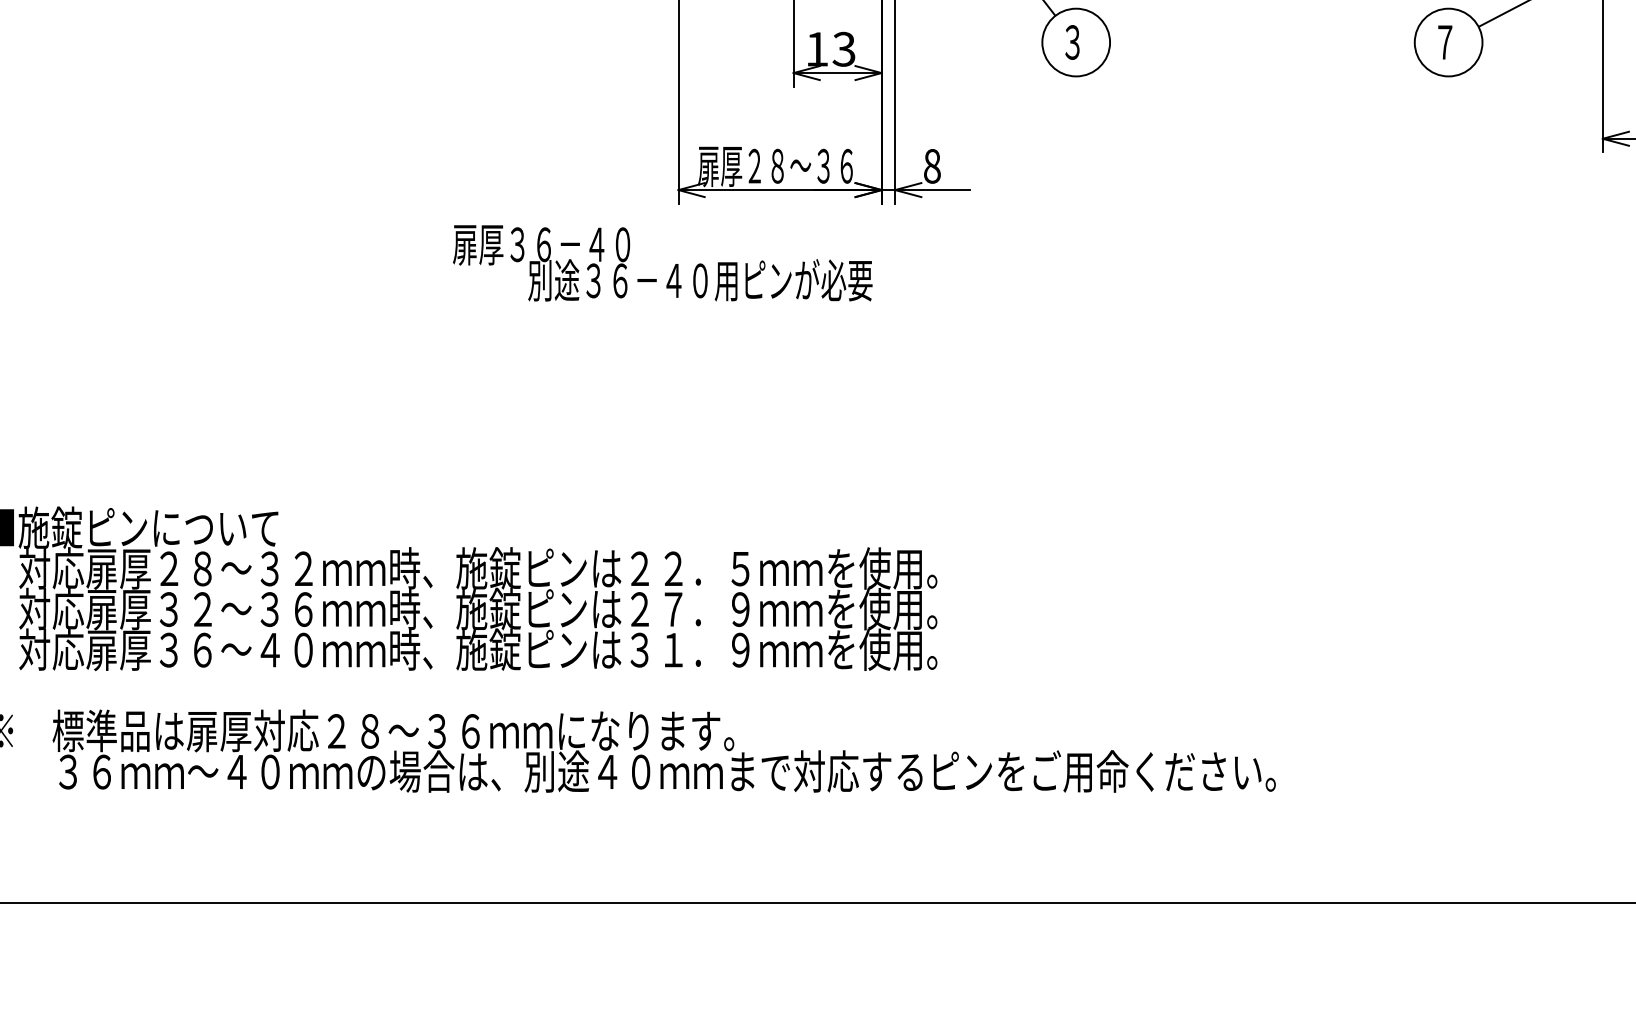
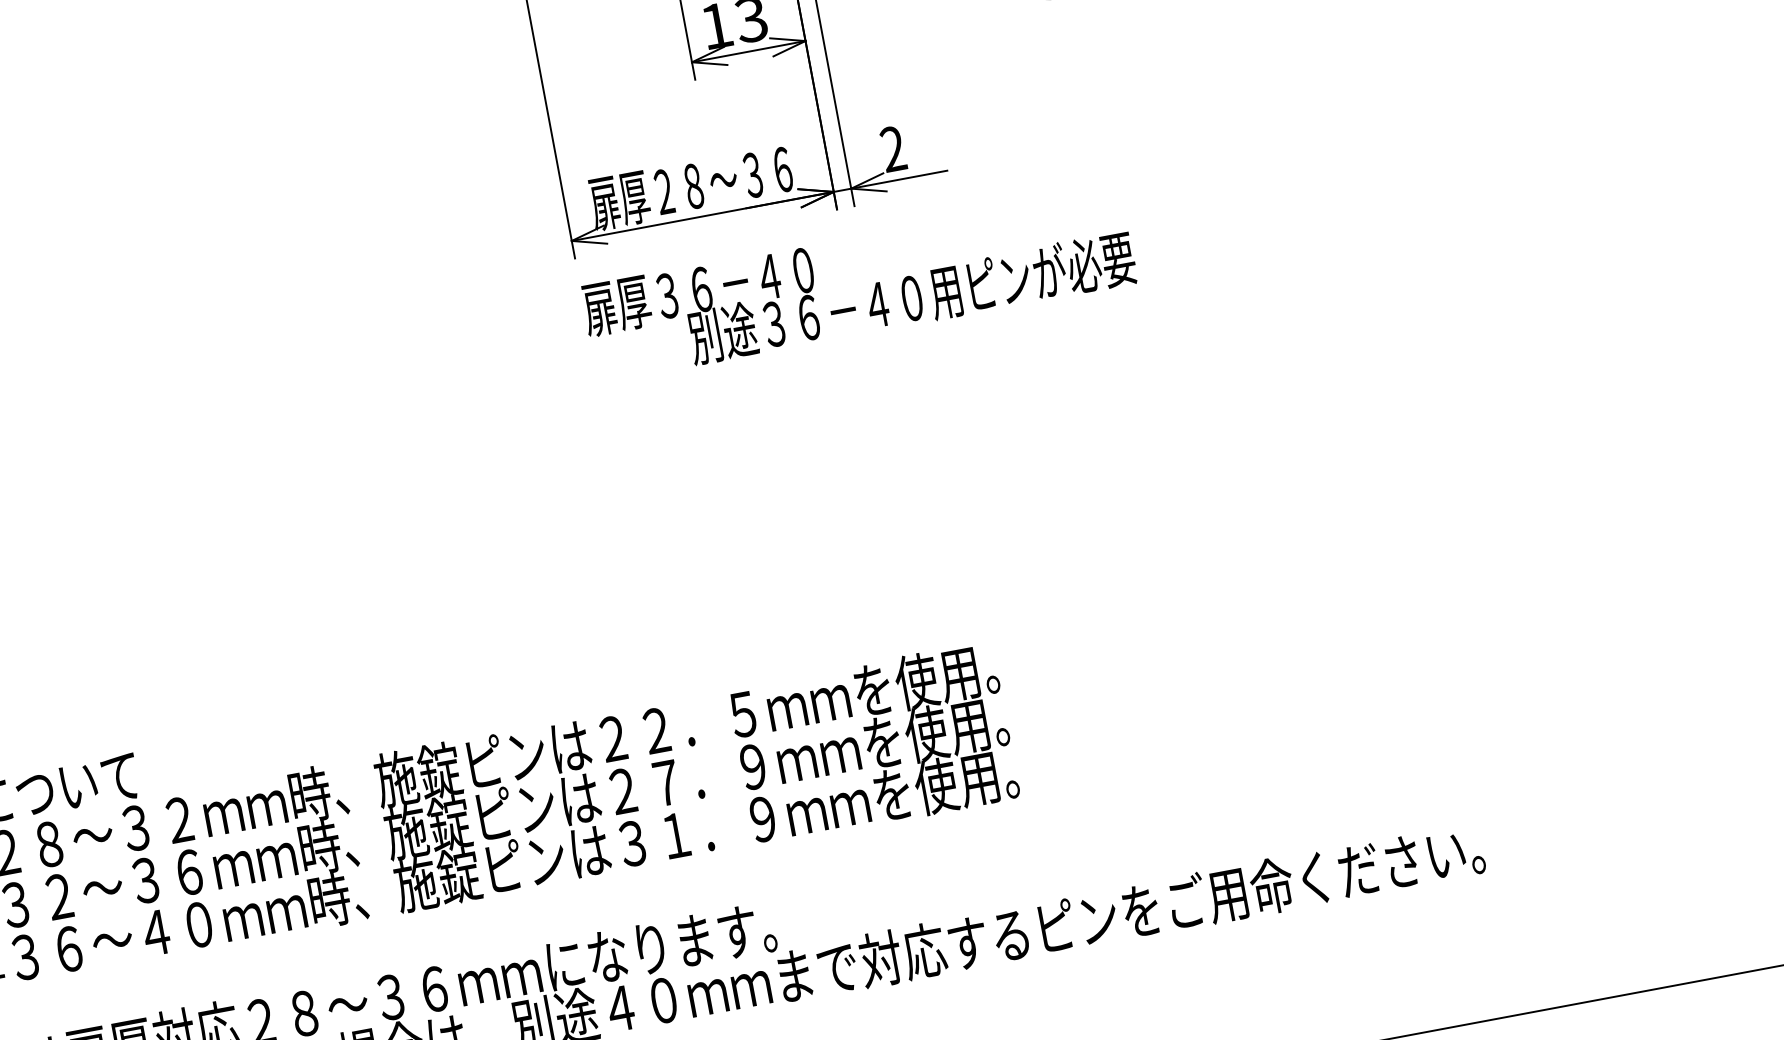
text: (932, 165) -> (893, 147), 8 -> 2
text: (662, 263) -> (859, 285), moved

